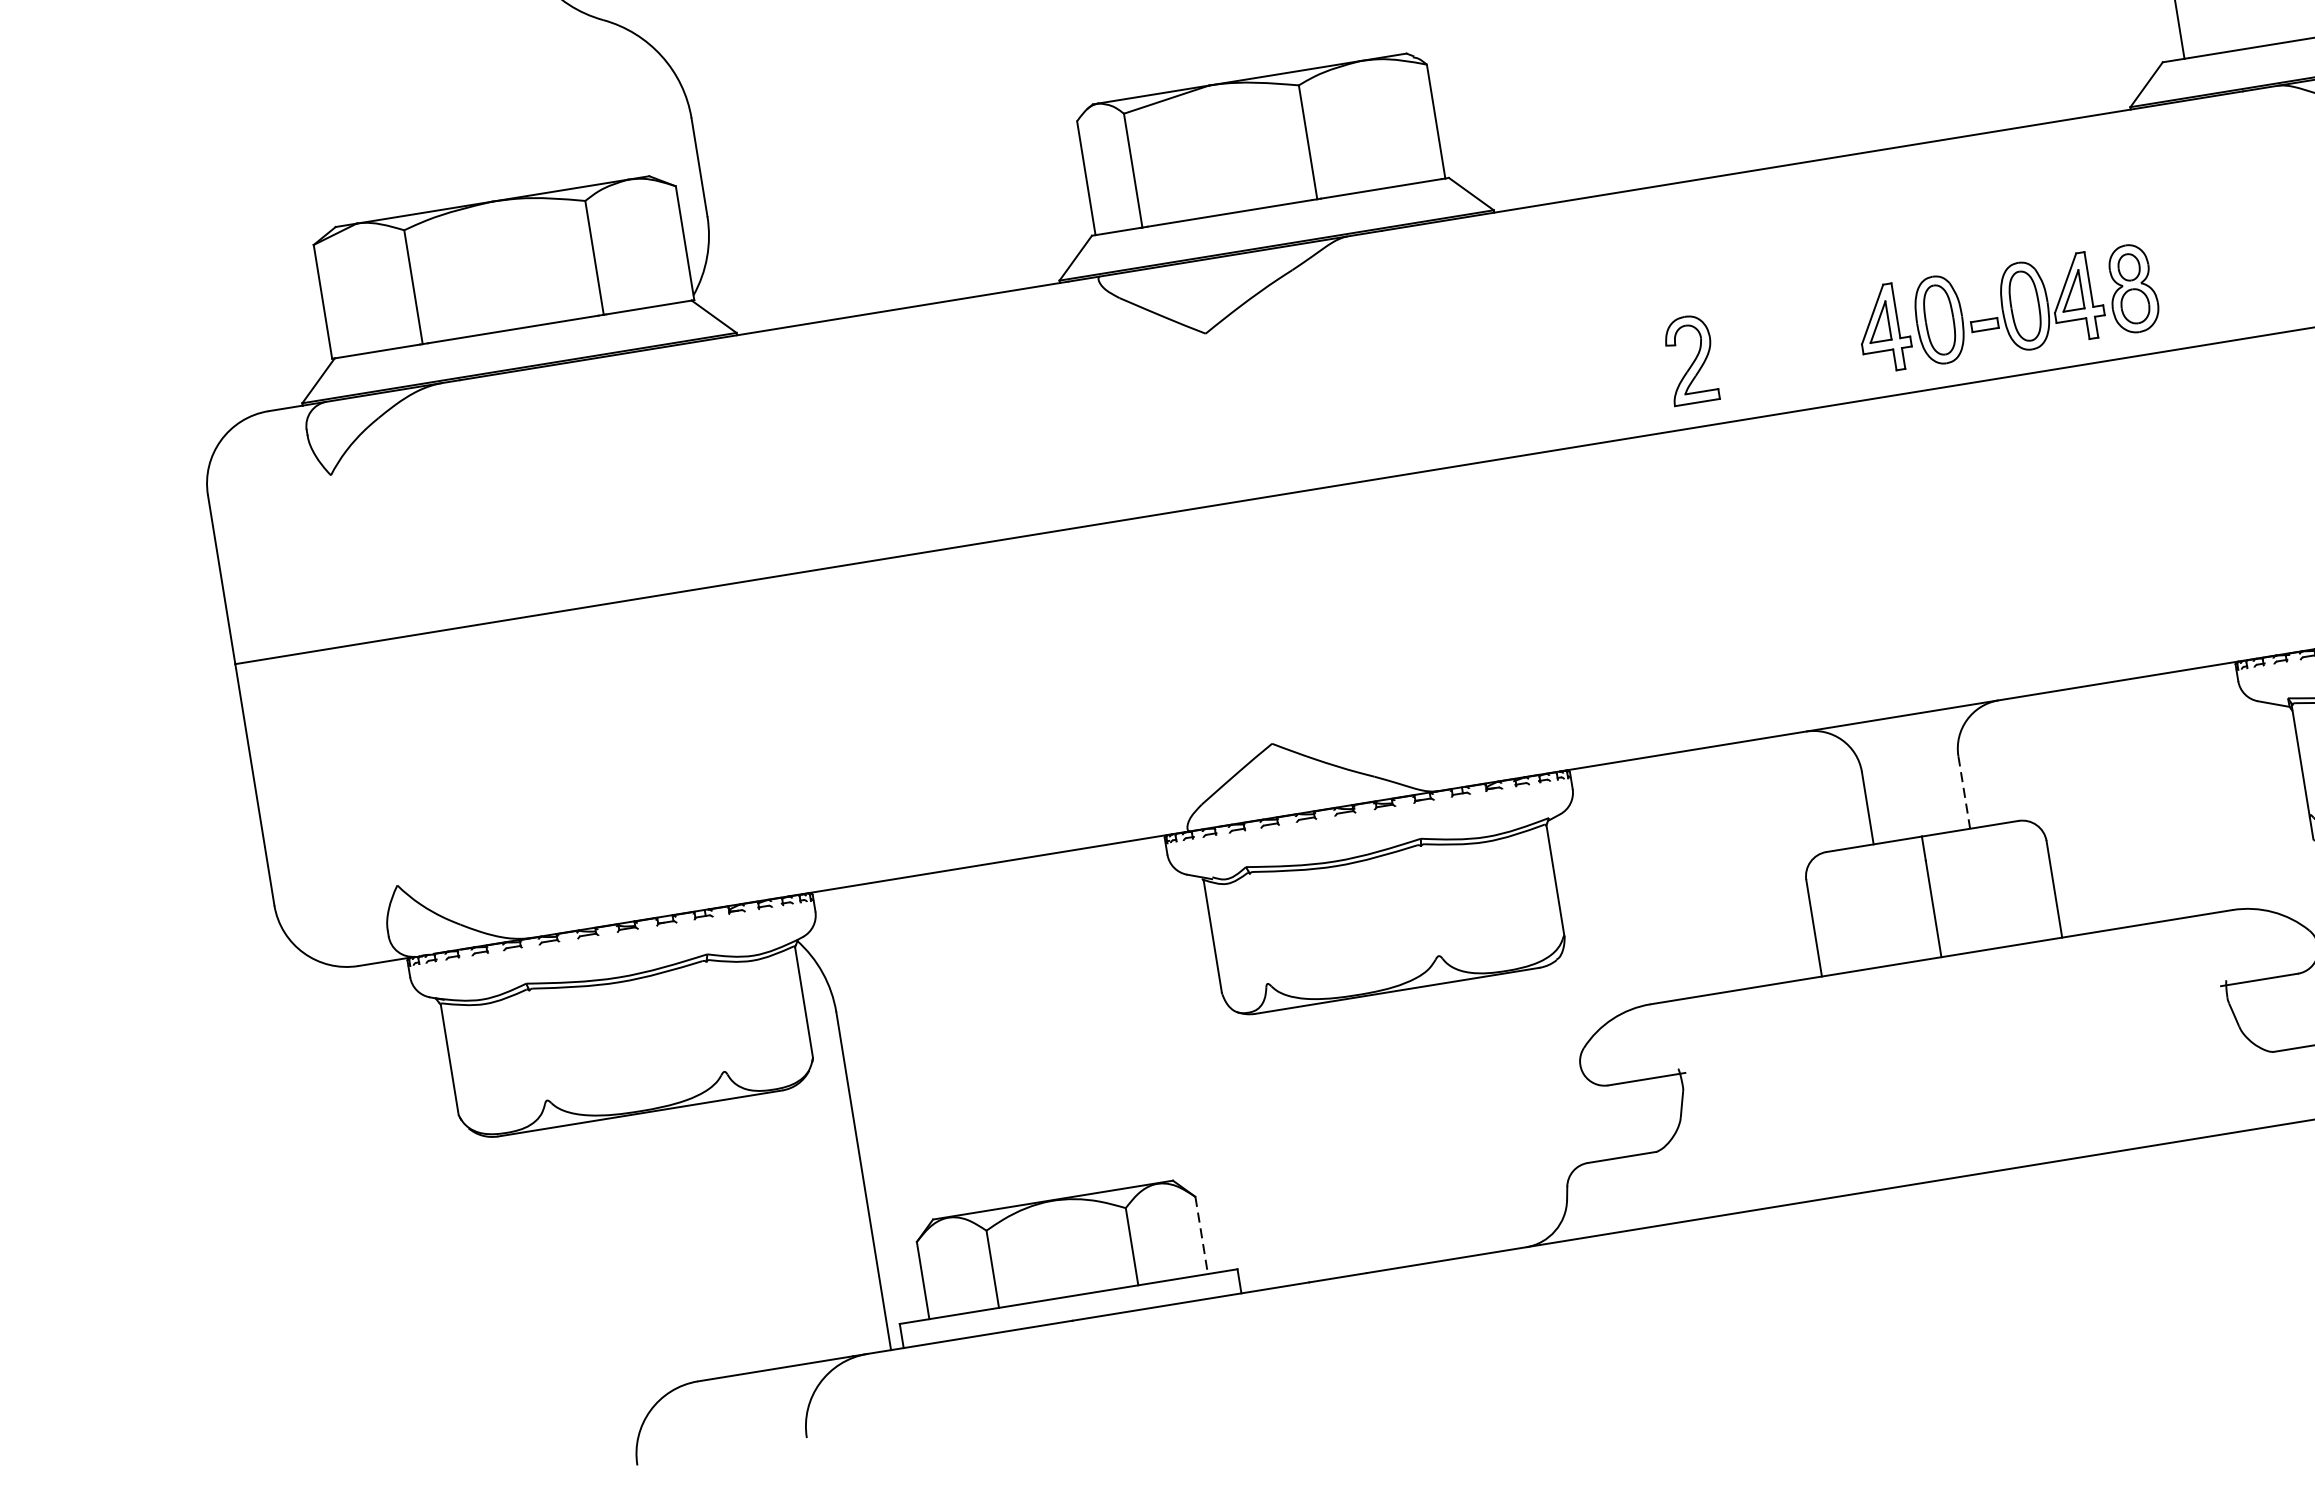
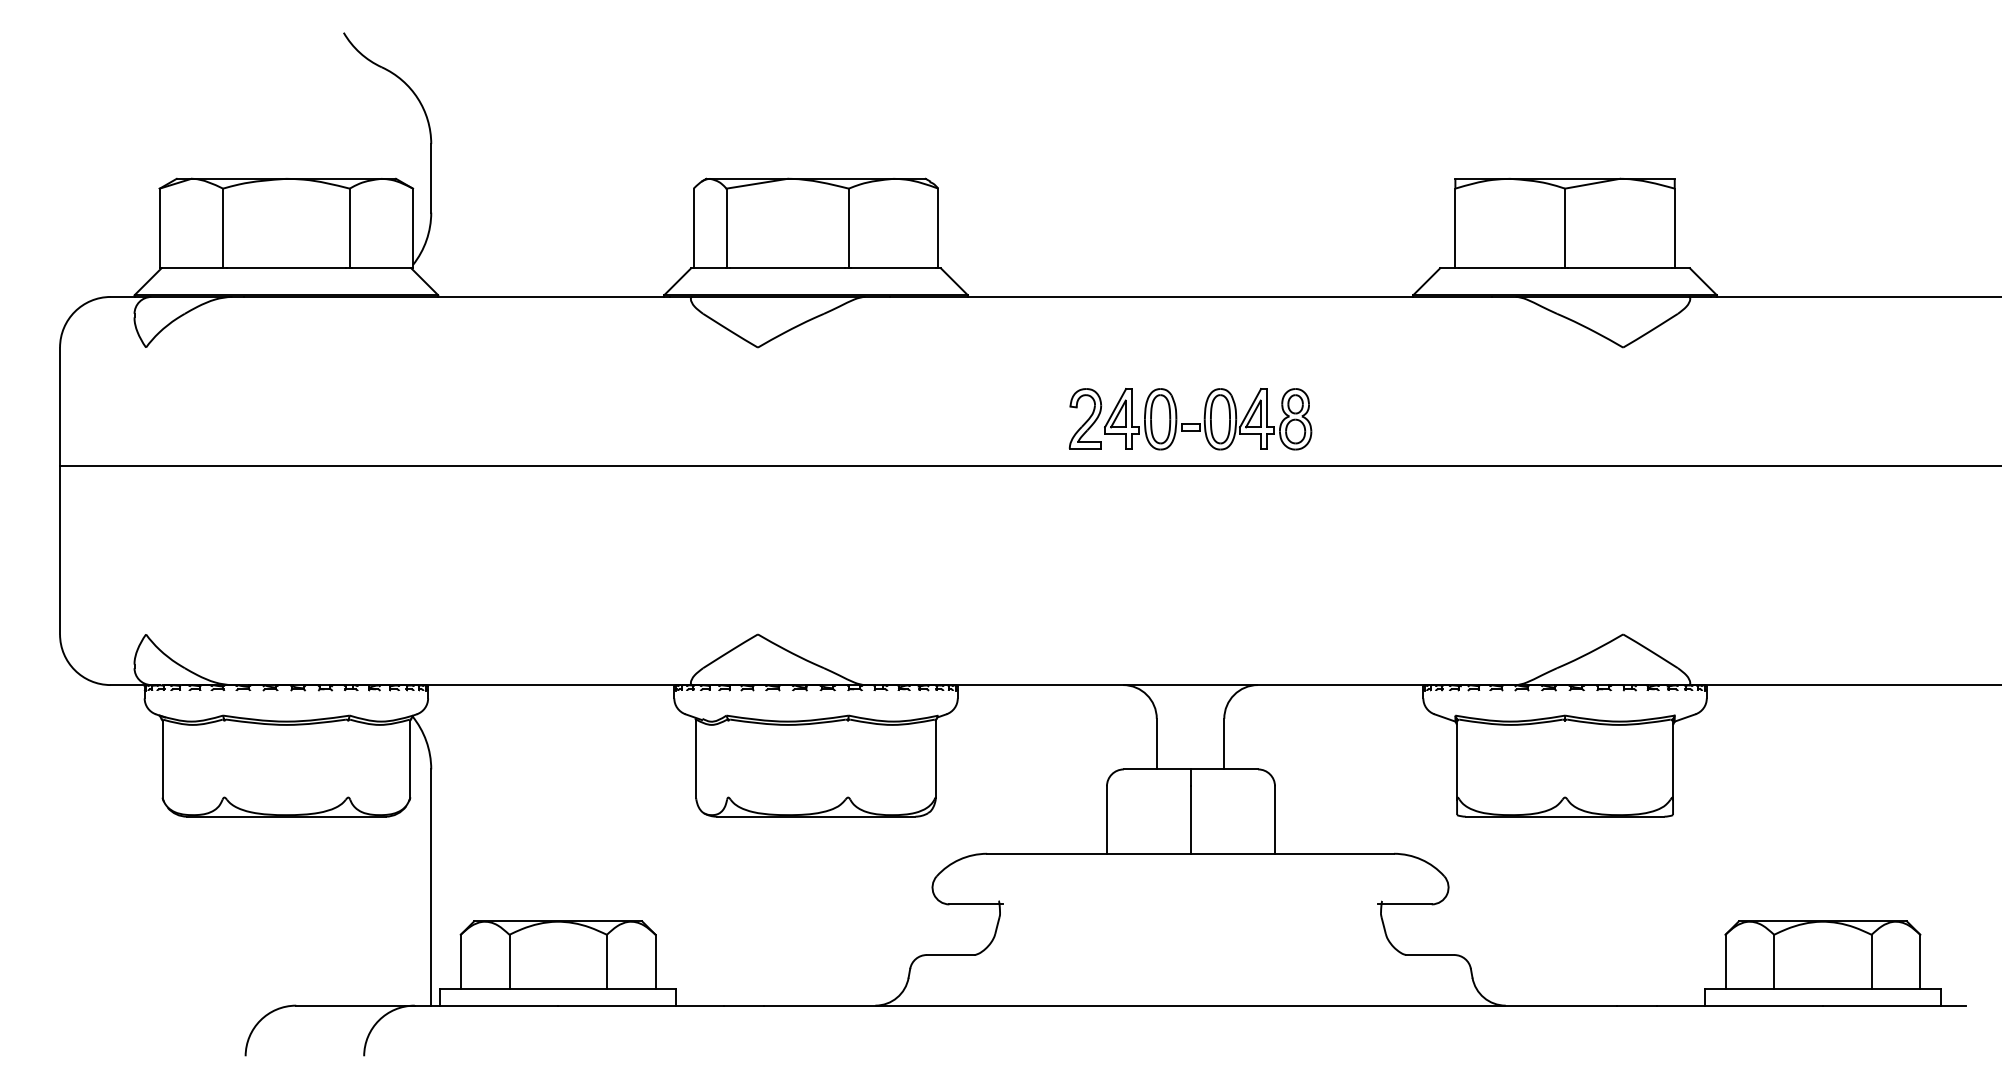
part: (2008, 309) -> (1208, 419), moved
line: (1964, 793) -> (1224, 744), dashed -> solid
line: (1201, 1235) -> (655, 961), dashed -> solid

